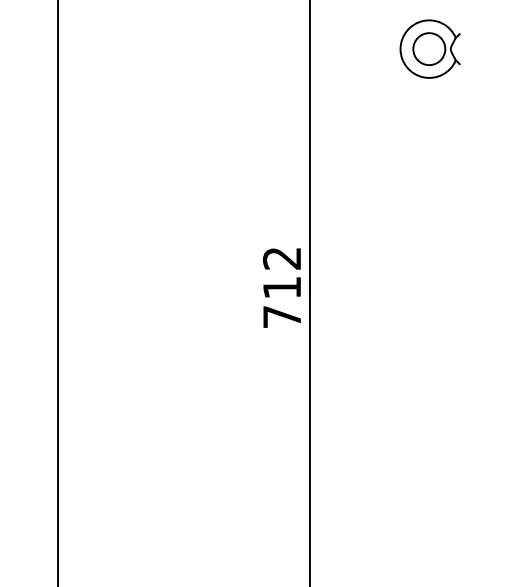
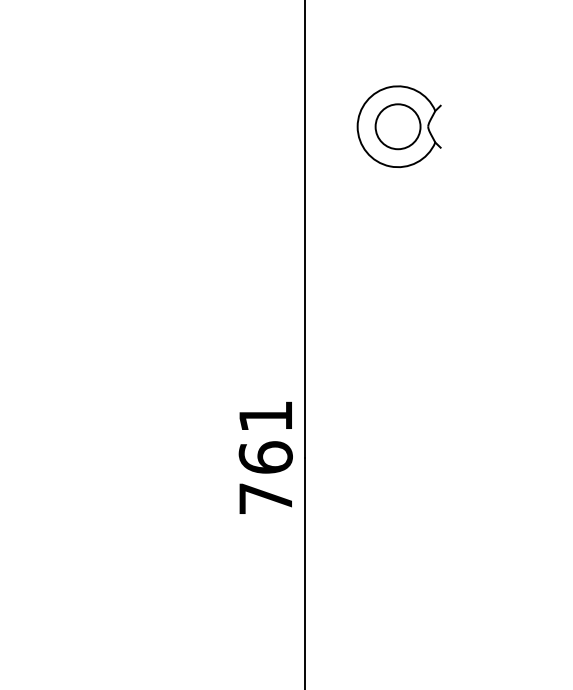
part: (429, 48) -> (398, 125), moved
text: (281, 273) -> (264, 437), 712 -> 761

